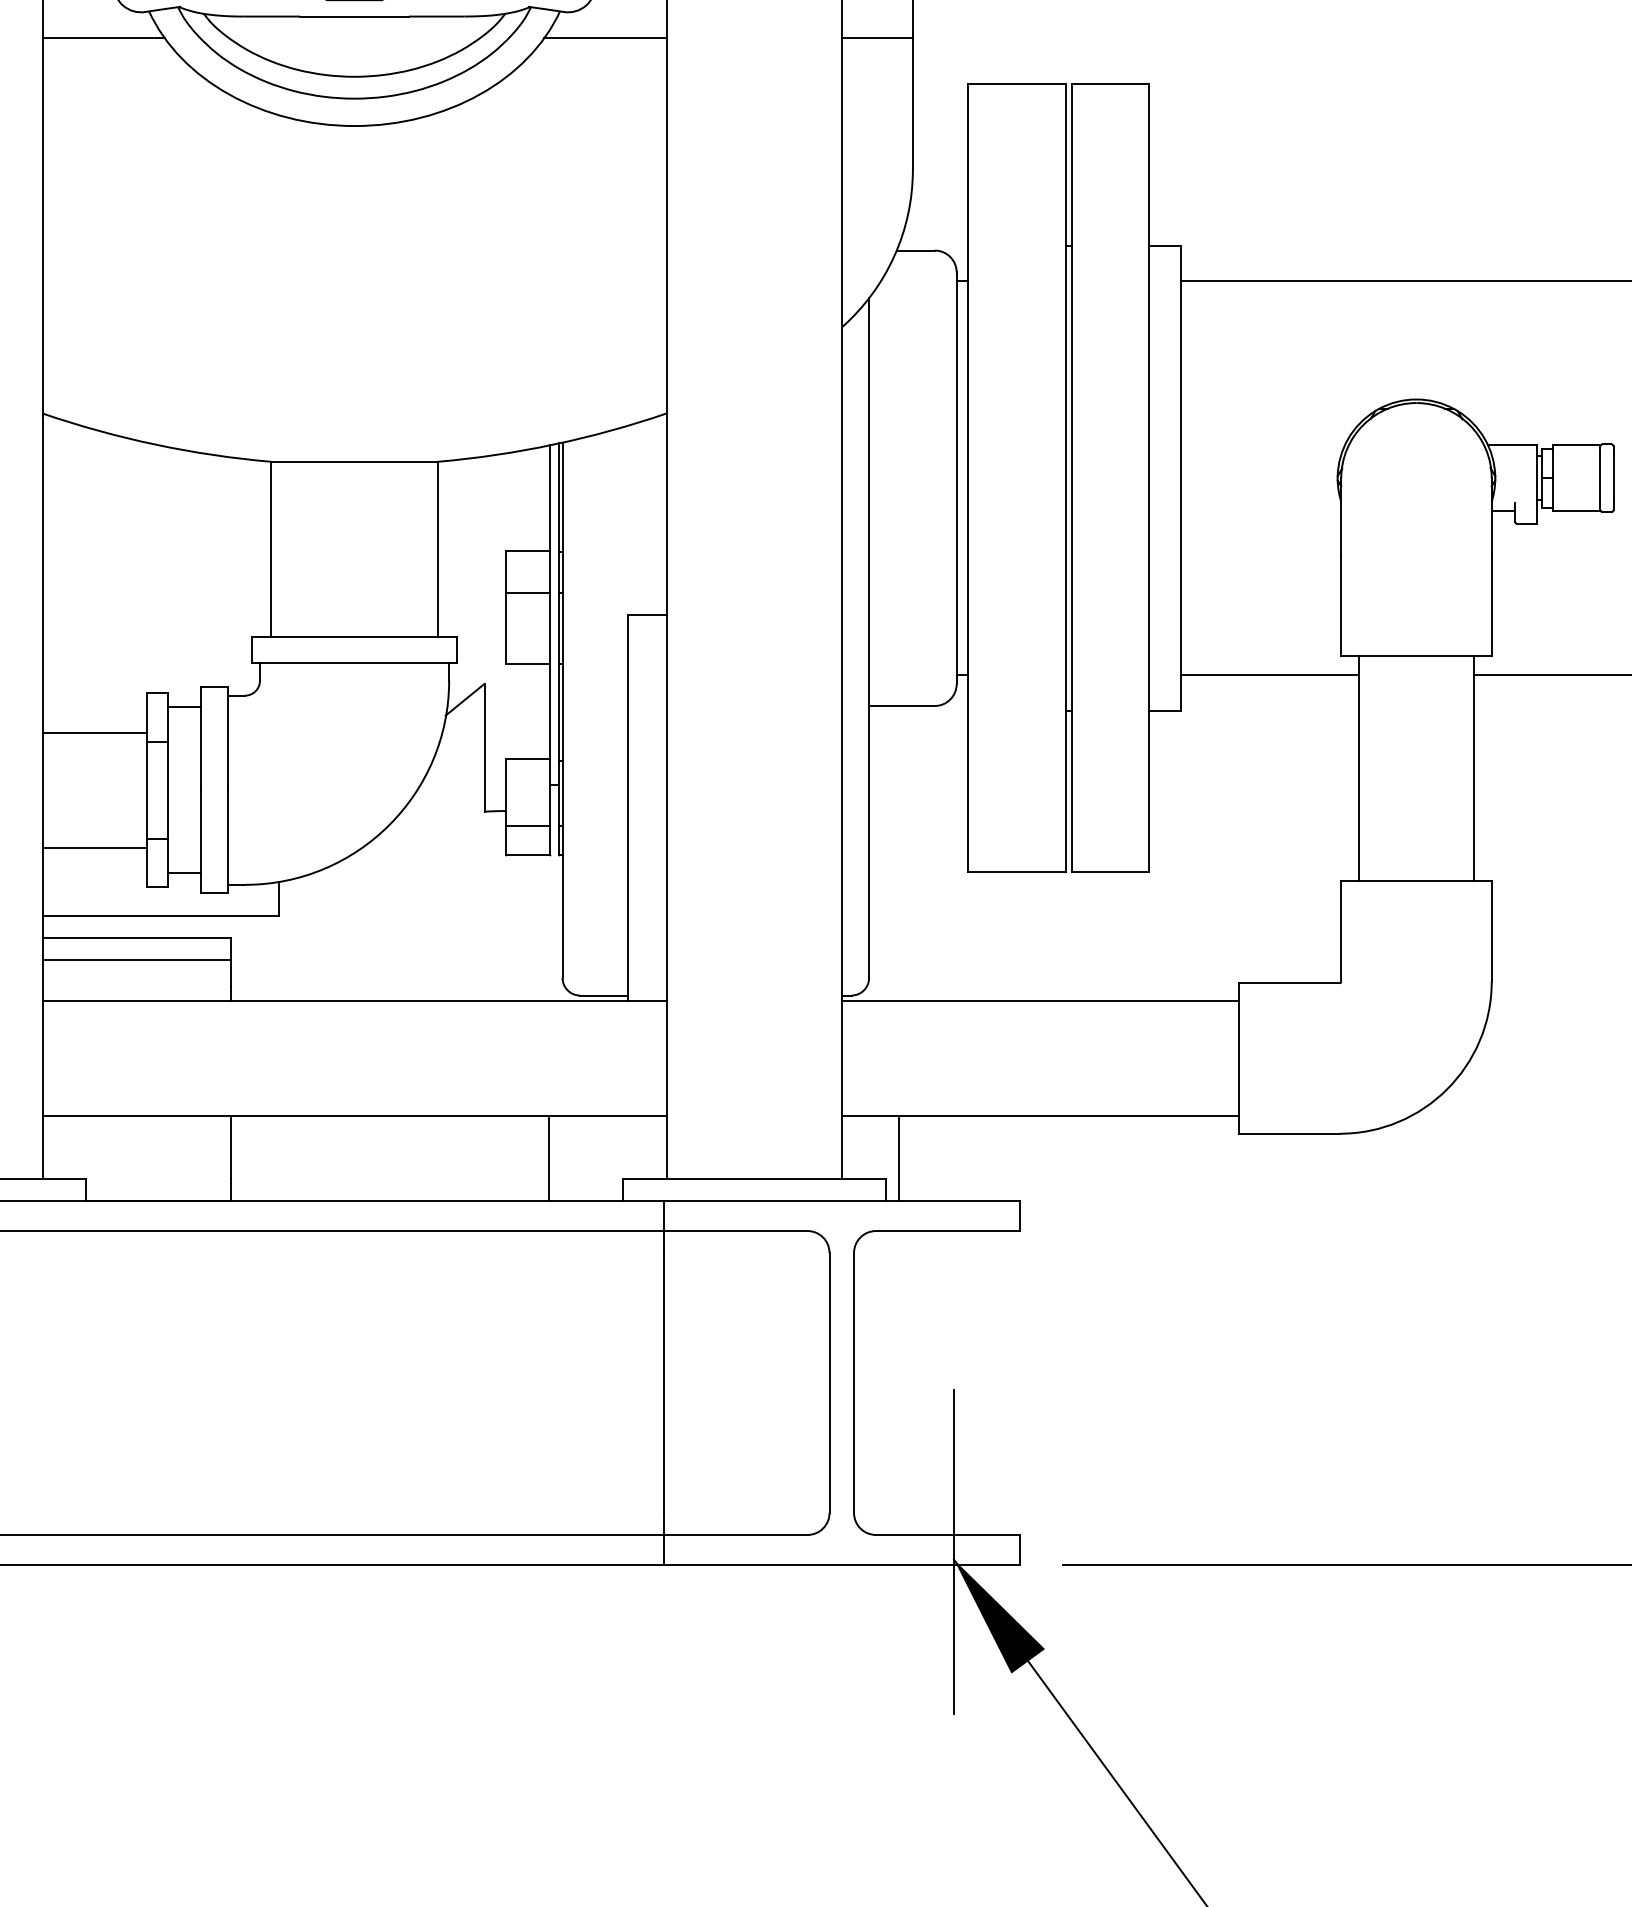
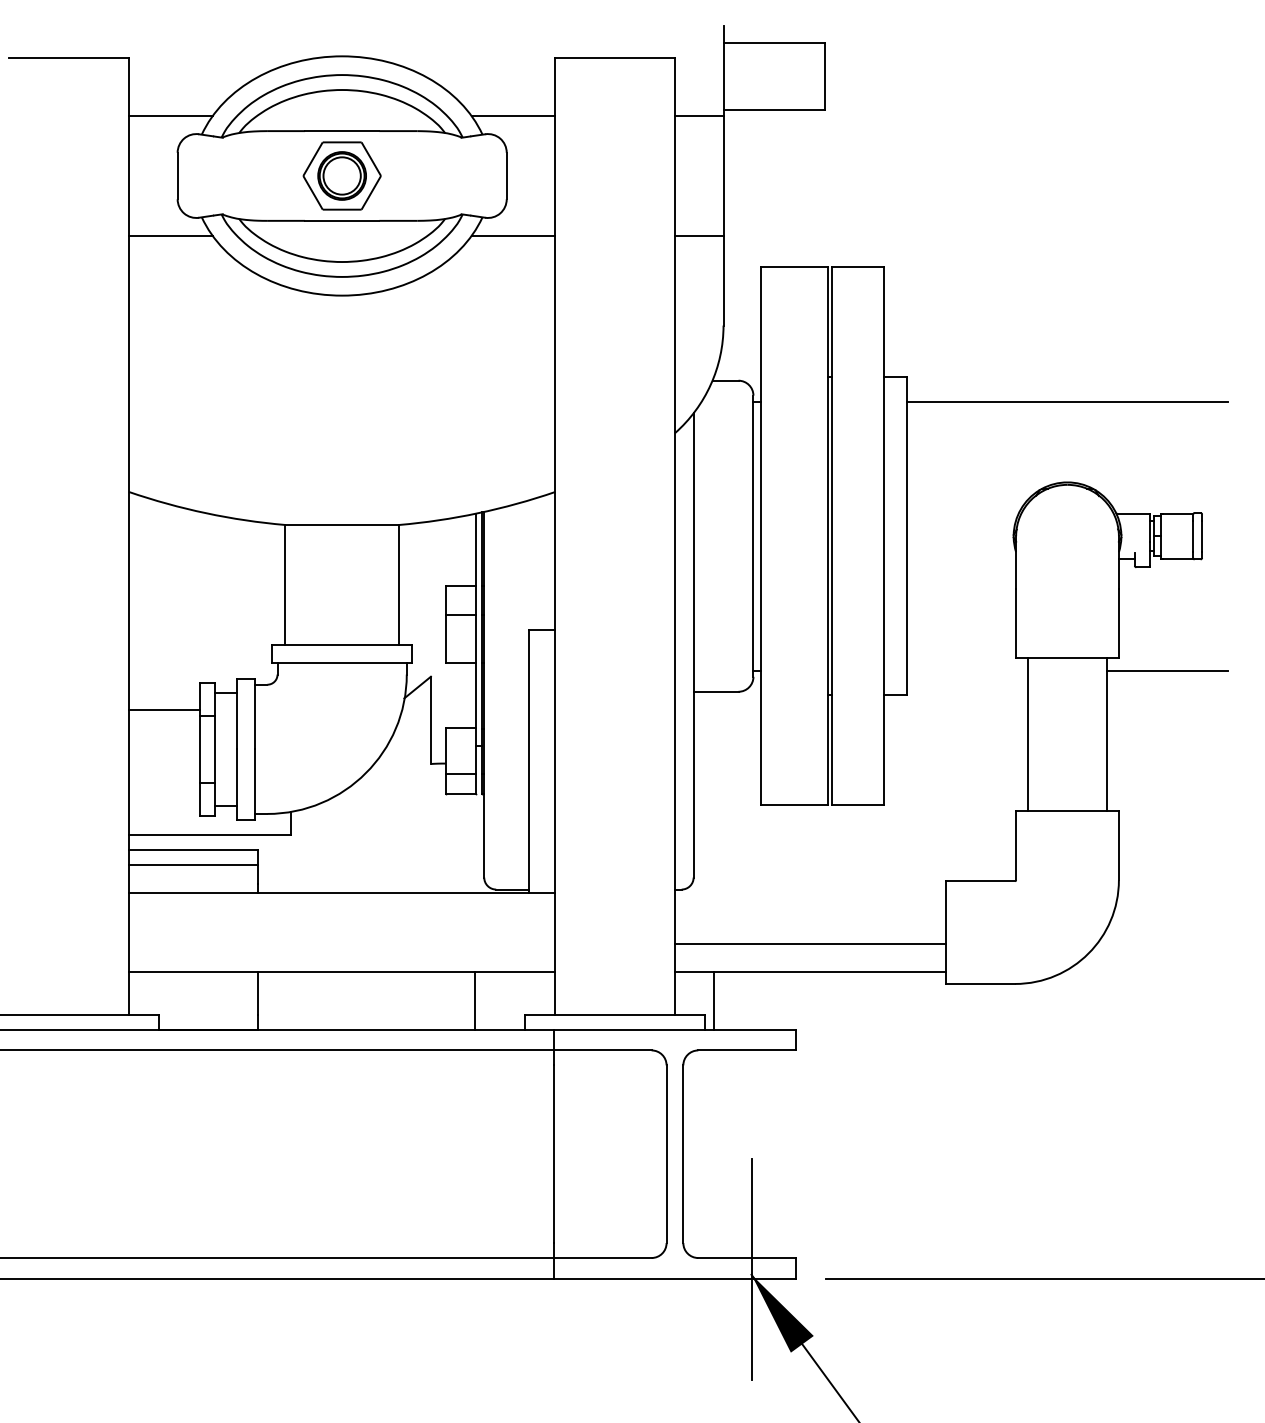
line: (1270, 674) -> (967, 670), removed
line: (94, 847) -> (164, 788), removed
line: (1040, 1001) -> (810, 944), moved

